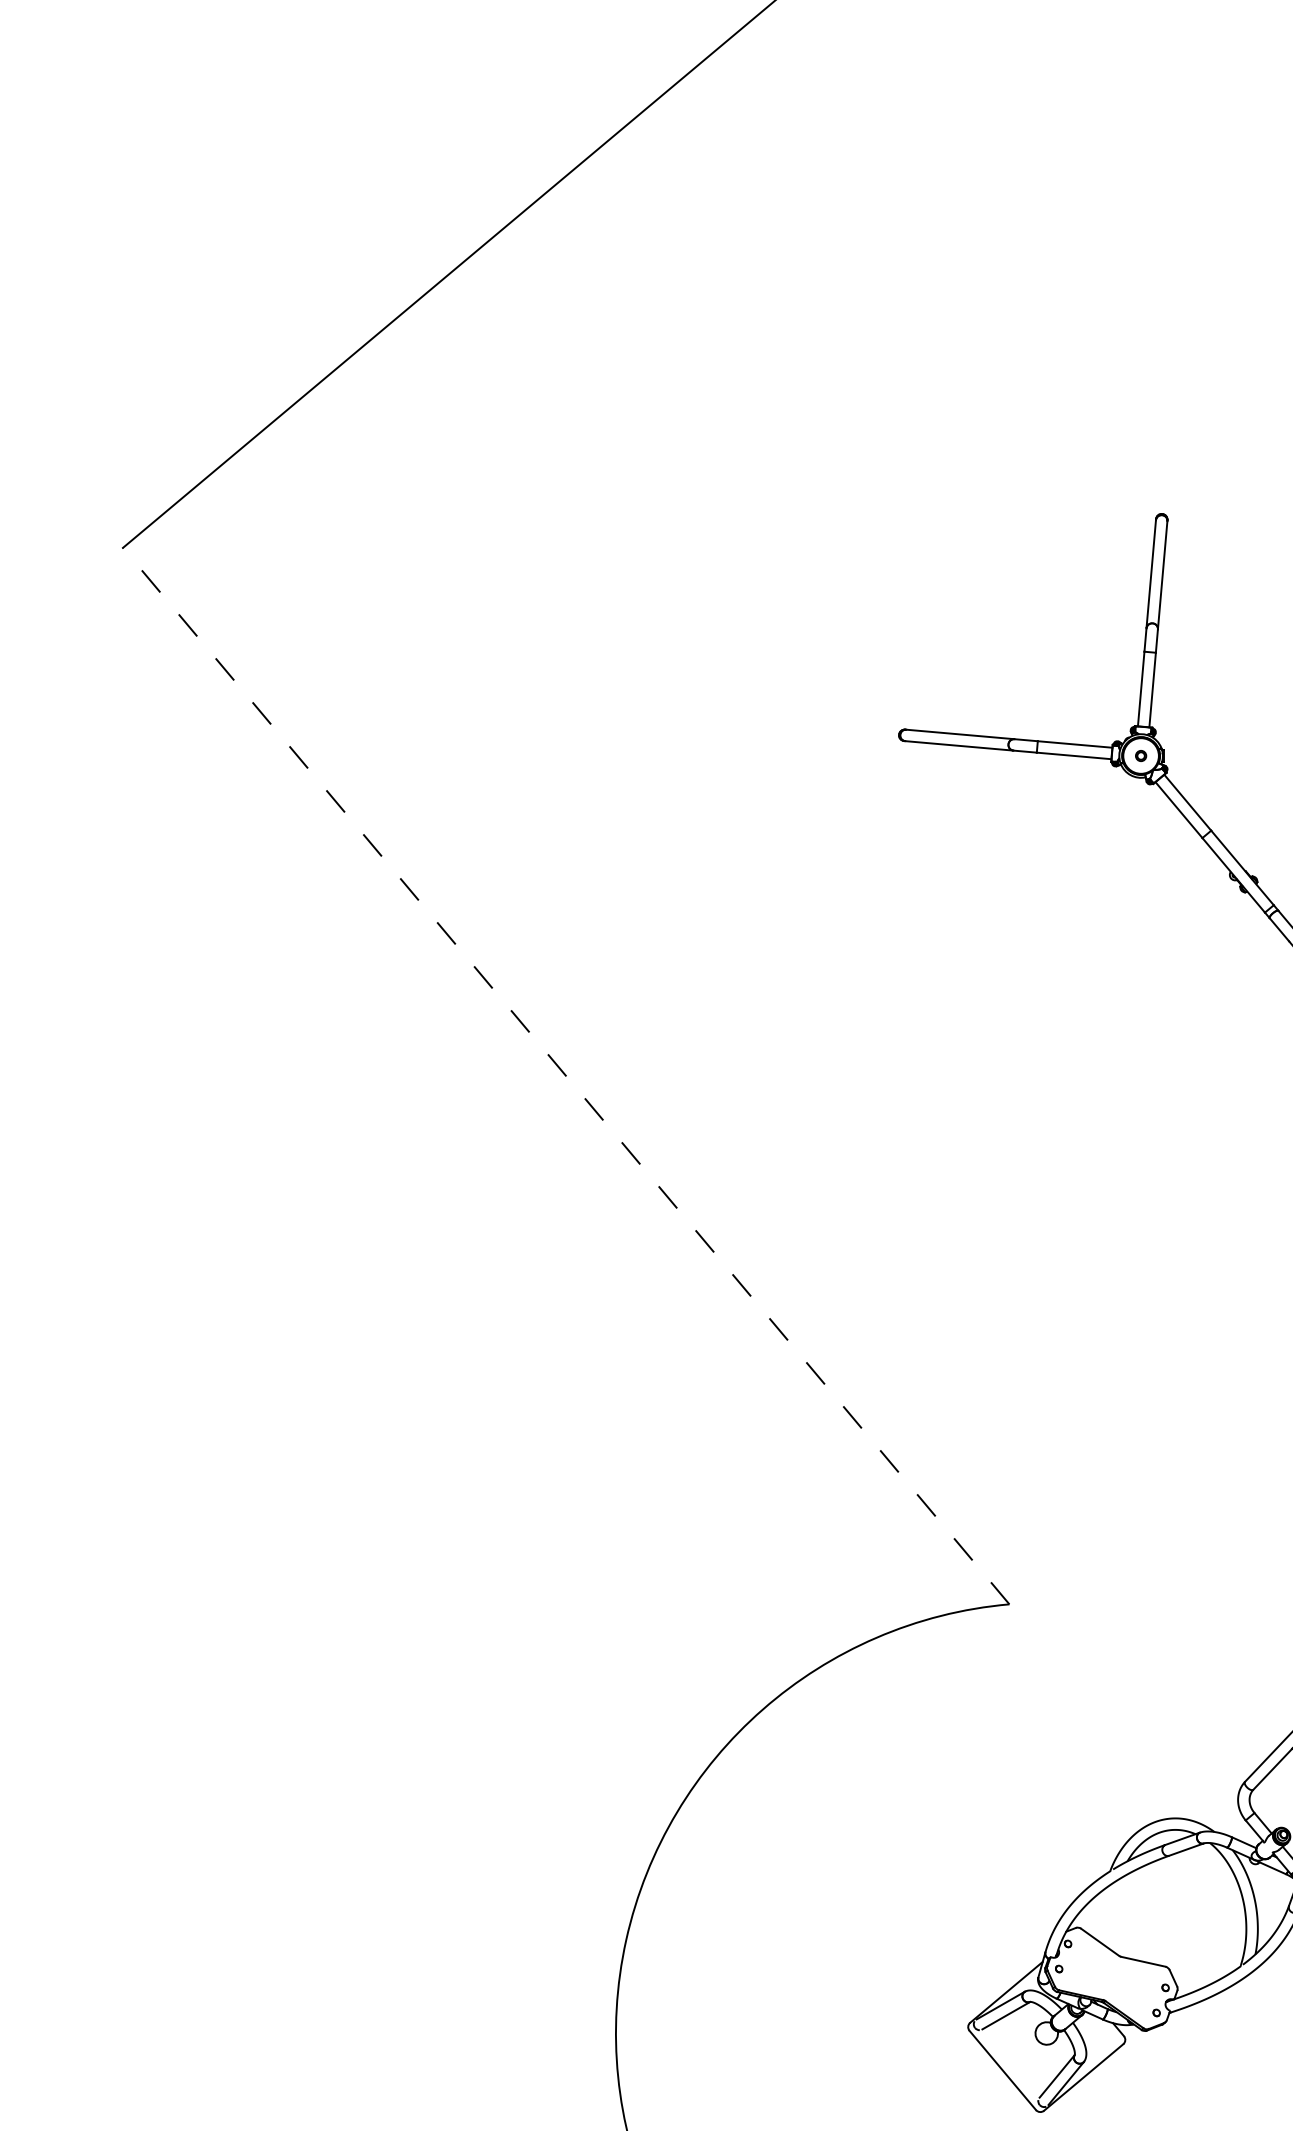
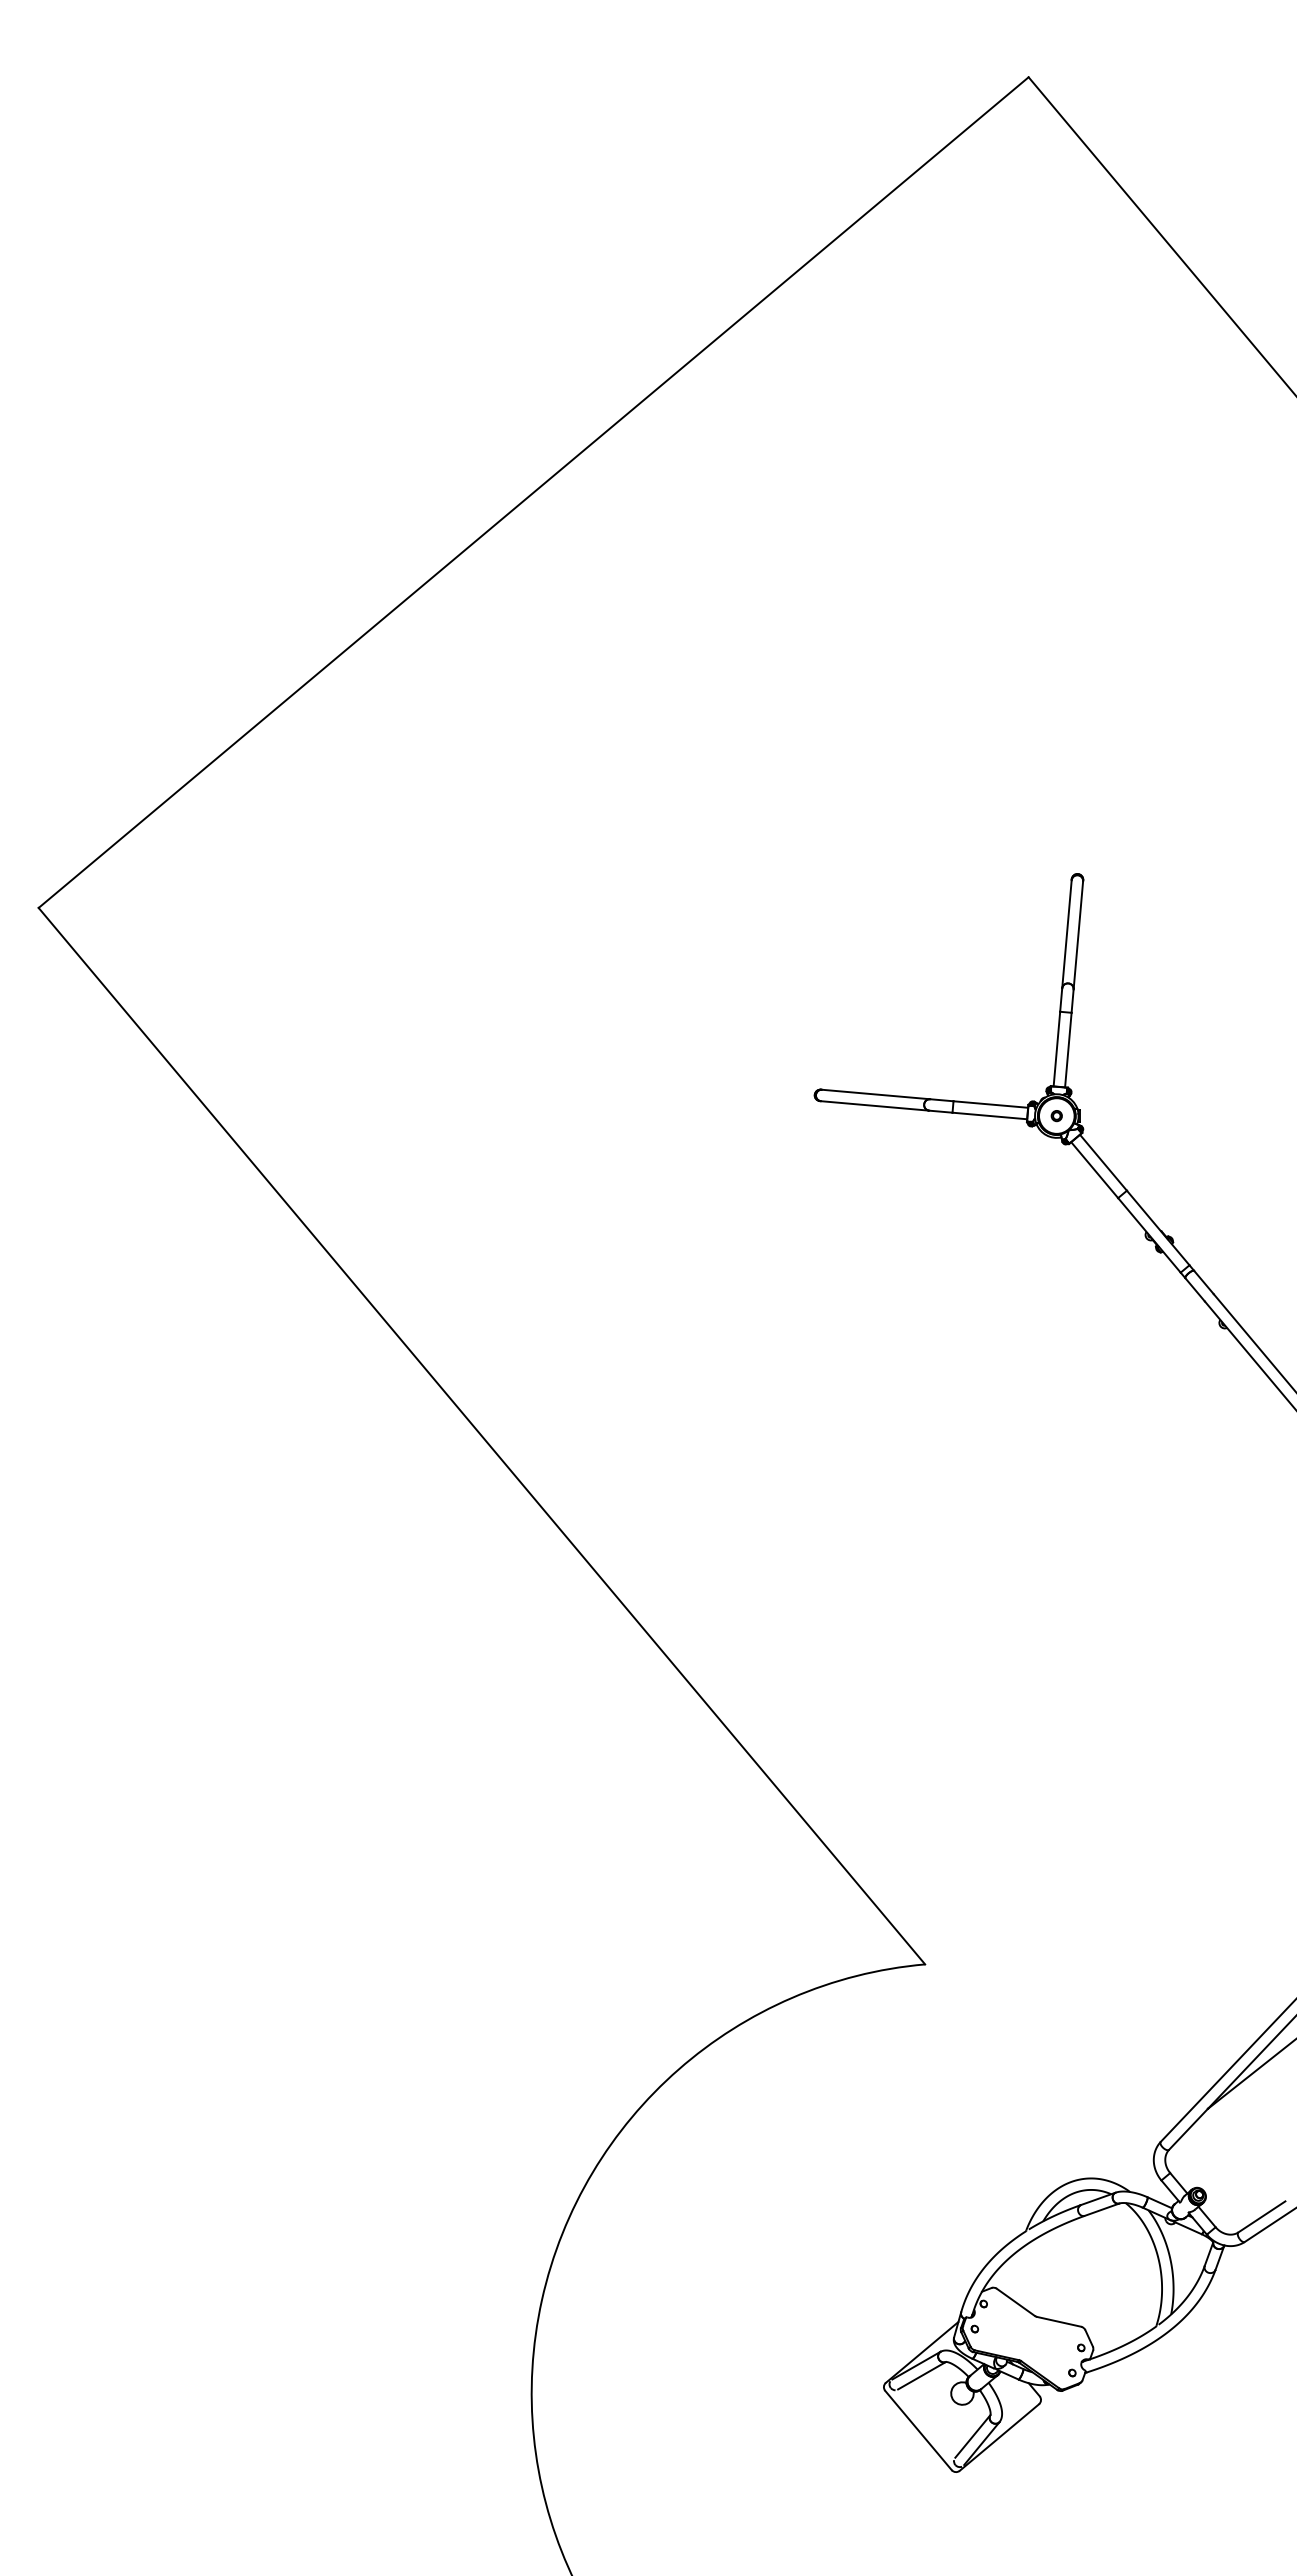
line: (565, 1076) -> (481, 1436), dashed -> solid

